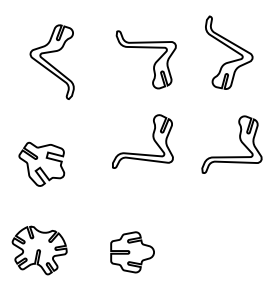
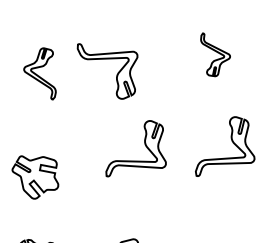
part: (229, 52) -> (216, 54), size x0.6
part: (51, 61) -> (38, 73), size x0.7
part: (153, 64) -> (116, 75), moved

